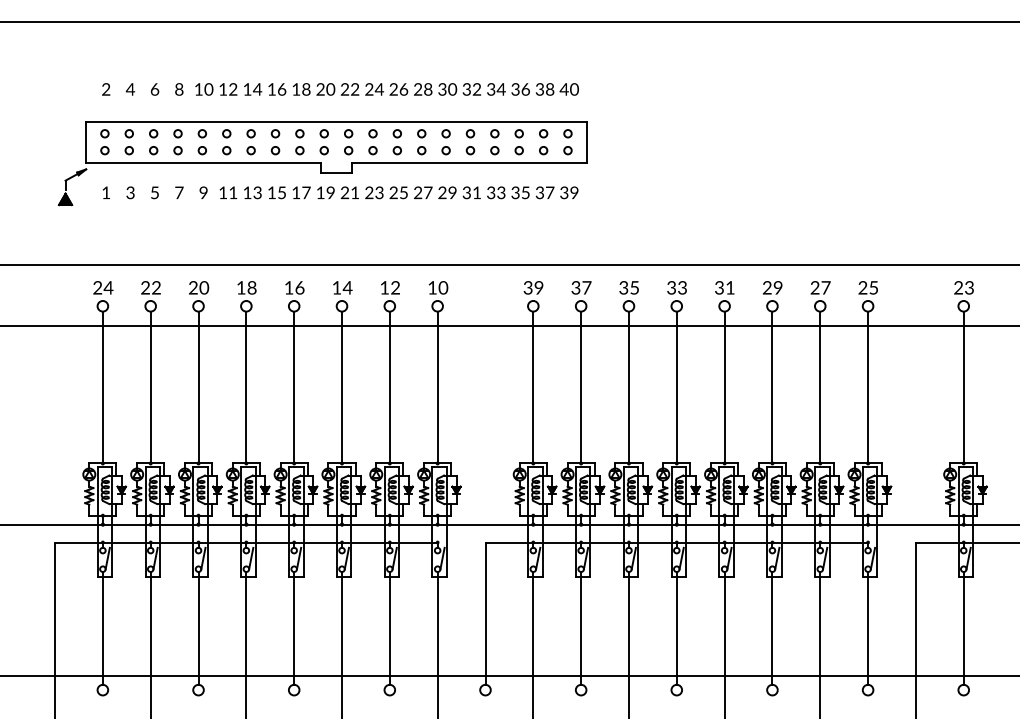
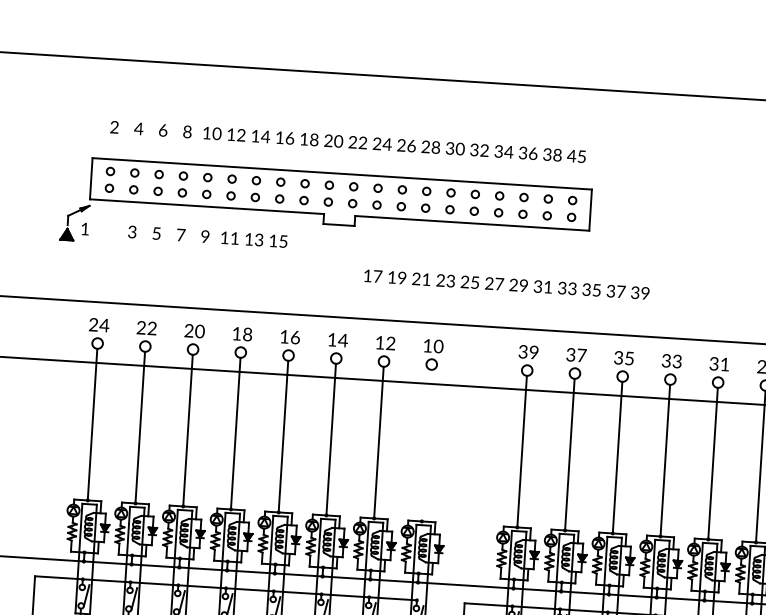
text: (574, 89) -> (581, 156), 40 -> 45
text: (105, 192) -> (84, 228), moved
text: (435, 192) -> (506, 284), moved
line: (437, 387) -> (426, 445), removed

